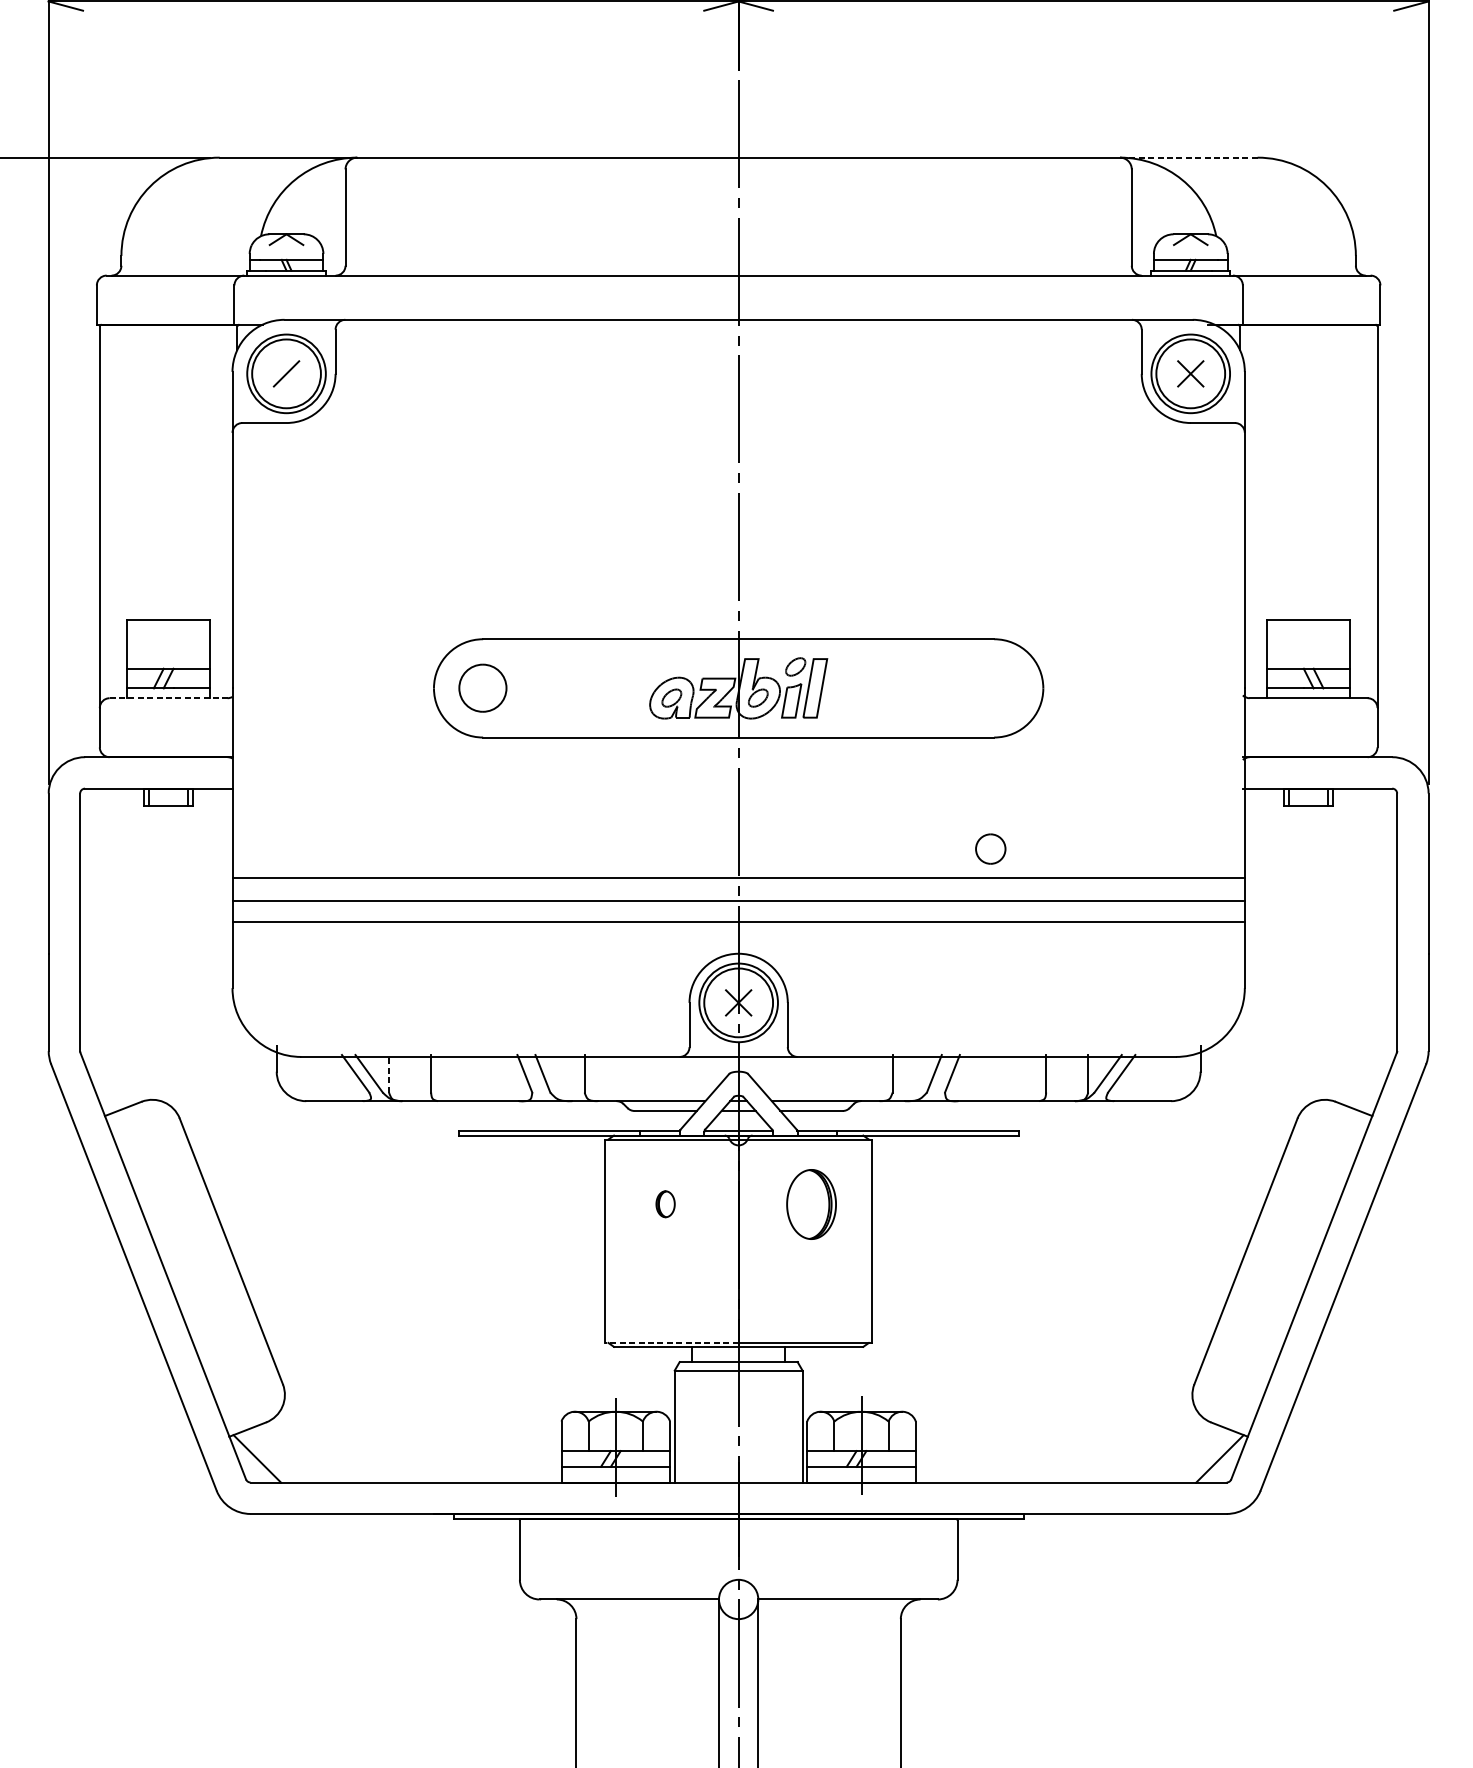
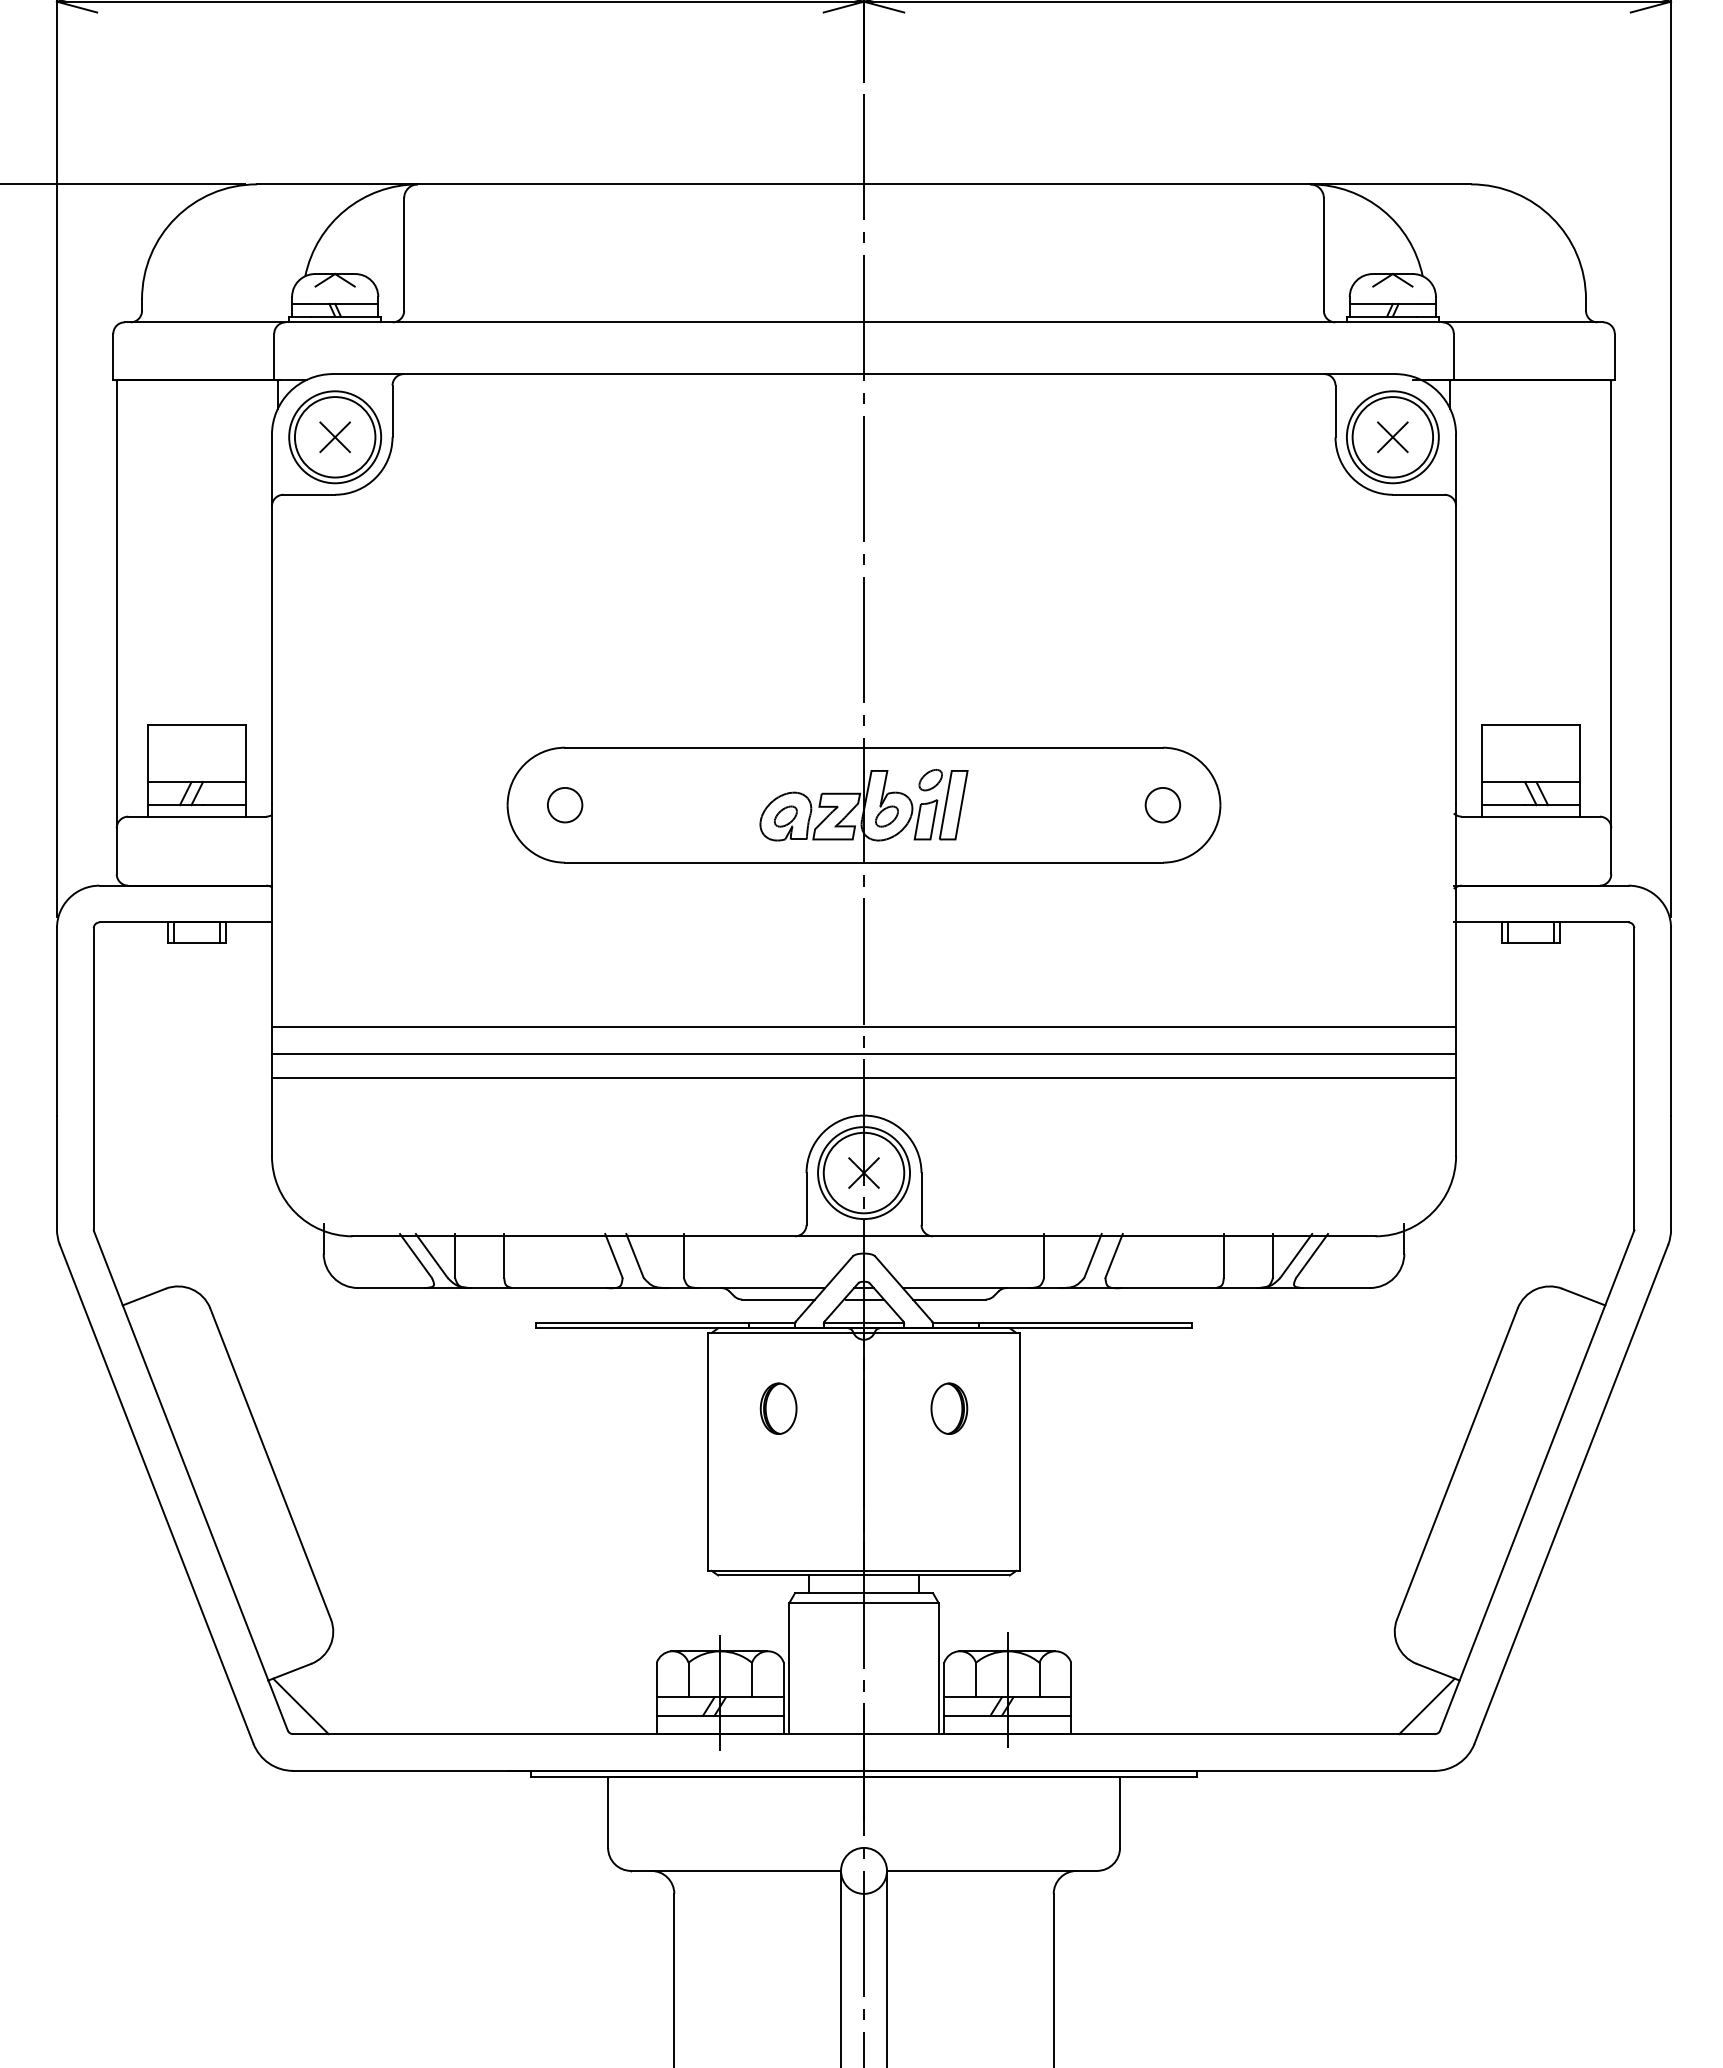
line: (1188, 157) -> (1390, 184), dashed -> solid
line: (285, 374) -> (334, 437), added
part: (483, 688) -> (565, 805), size x0.62
line: (168, 698) -> (197, 816), dashed -> solid
part: (990, 849) -> (1162, 805), moved
line: (389, 1073) -> (455, 1255), dashed -> solid
part: (665, 1204) -> (778, 1408), size x1.67
part: (811, 1204) -> (949, 1408), size x0.62
line: (671, 1342) -> (785, 1570), dashed -> solid

